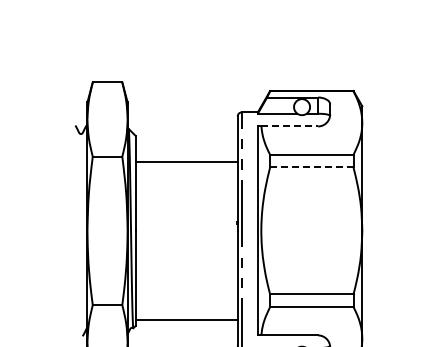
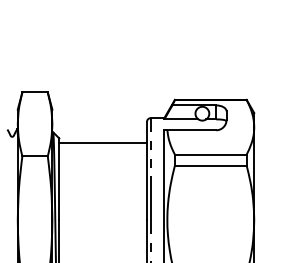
line: (290, 126) -> (192, 130), dashed -> solid
line: (186, 161) -> (102, 143), moved
line: (311, 167) -> (210, 165), dashed -> solid

